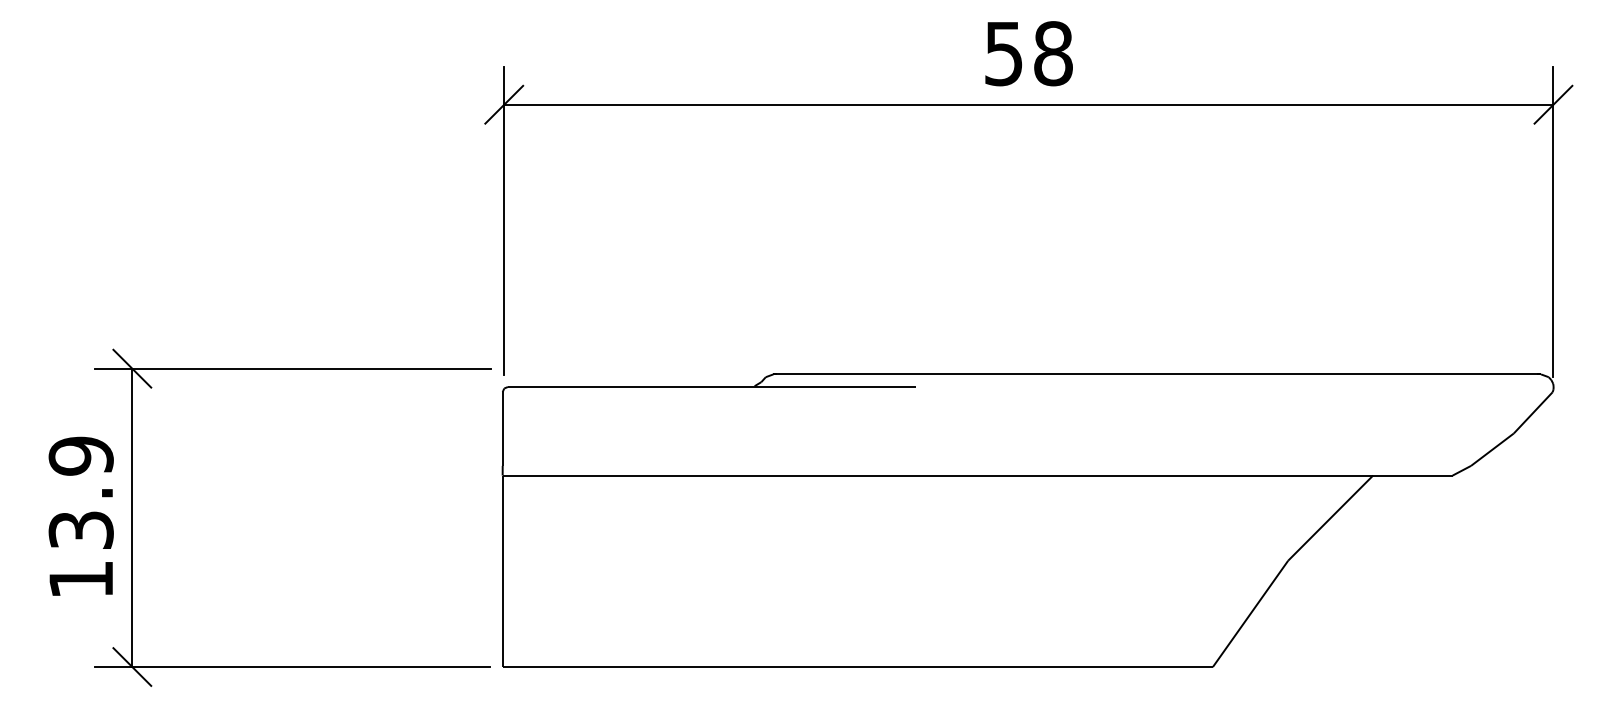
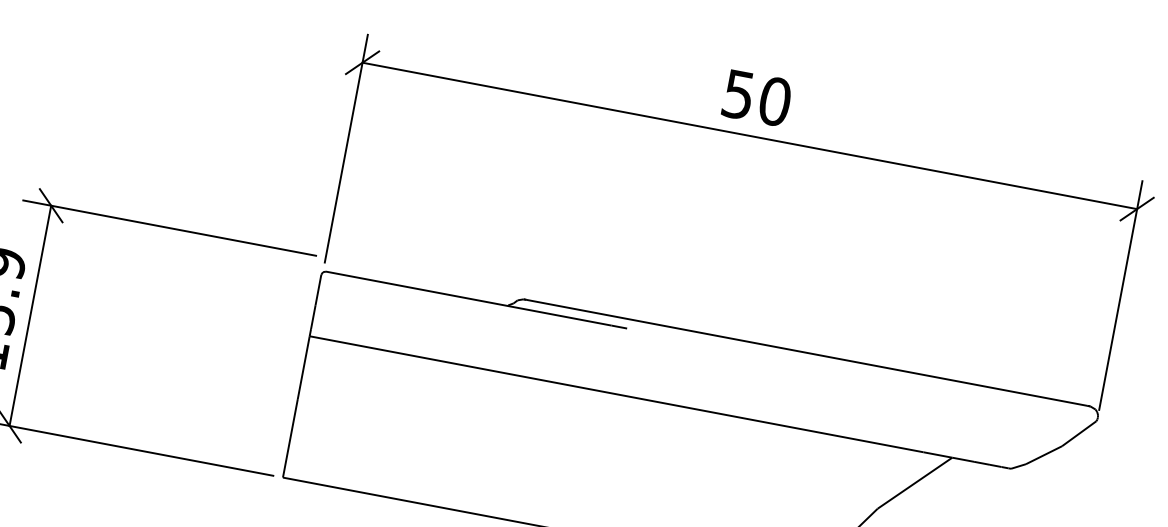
text: (1053, 53) -> (775, 101), 58 -> 50

